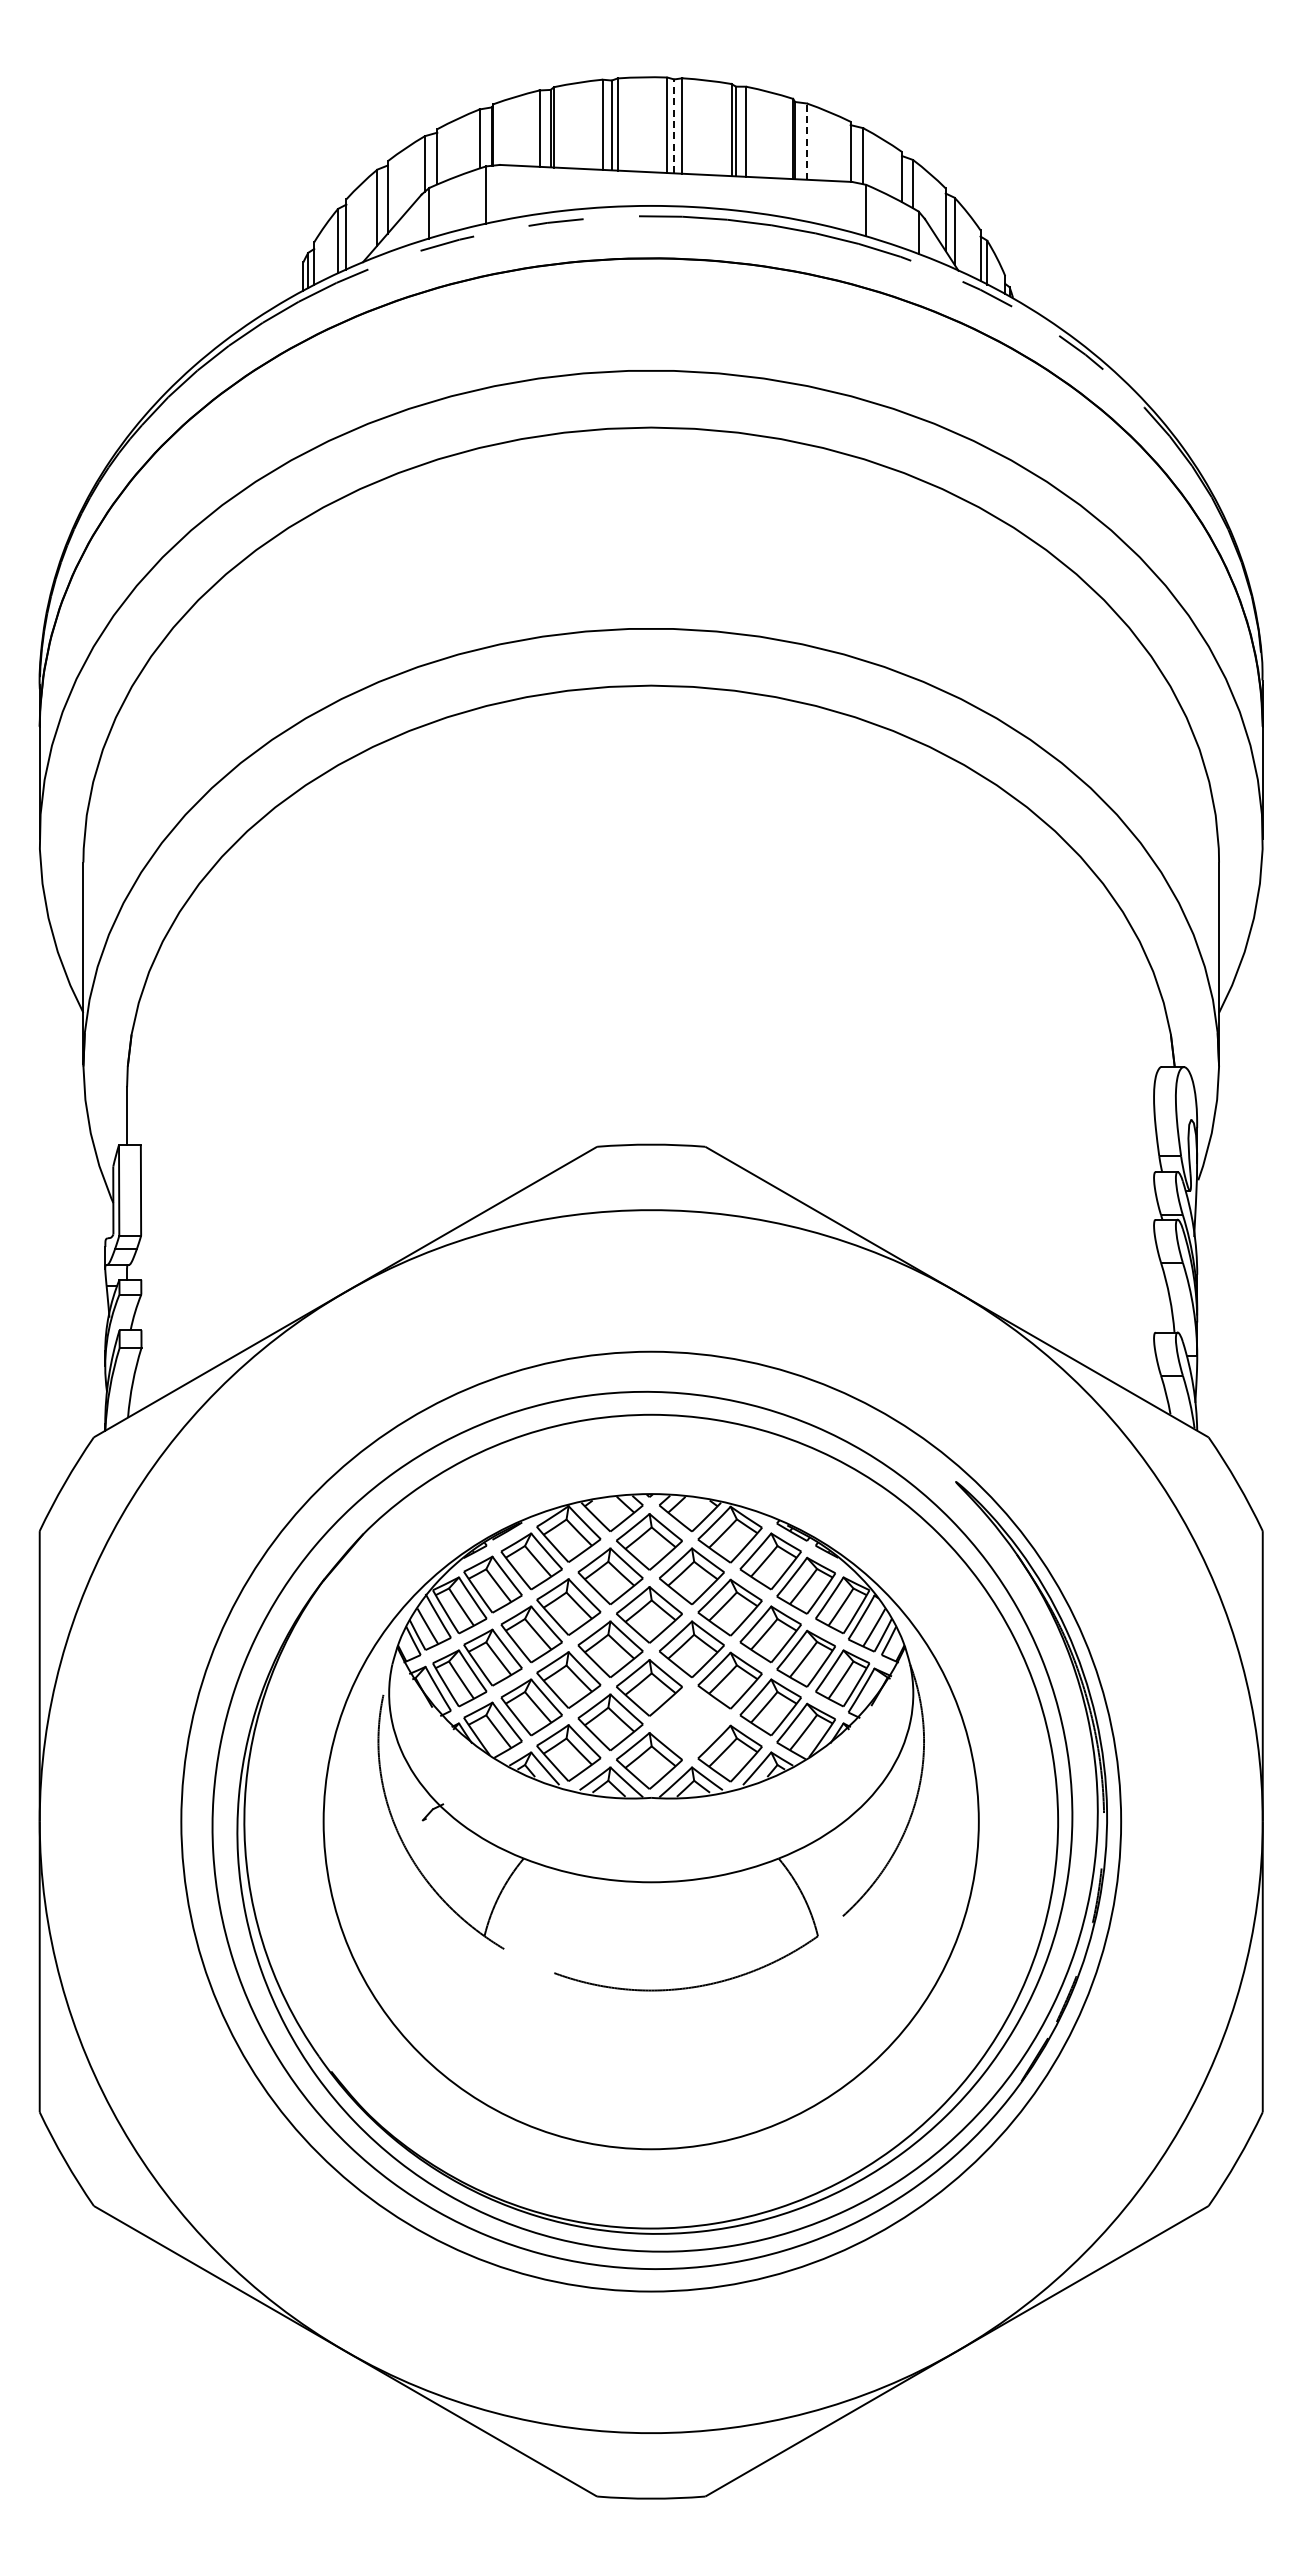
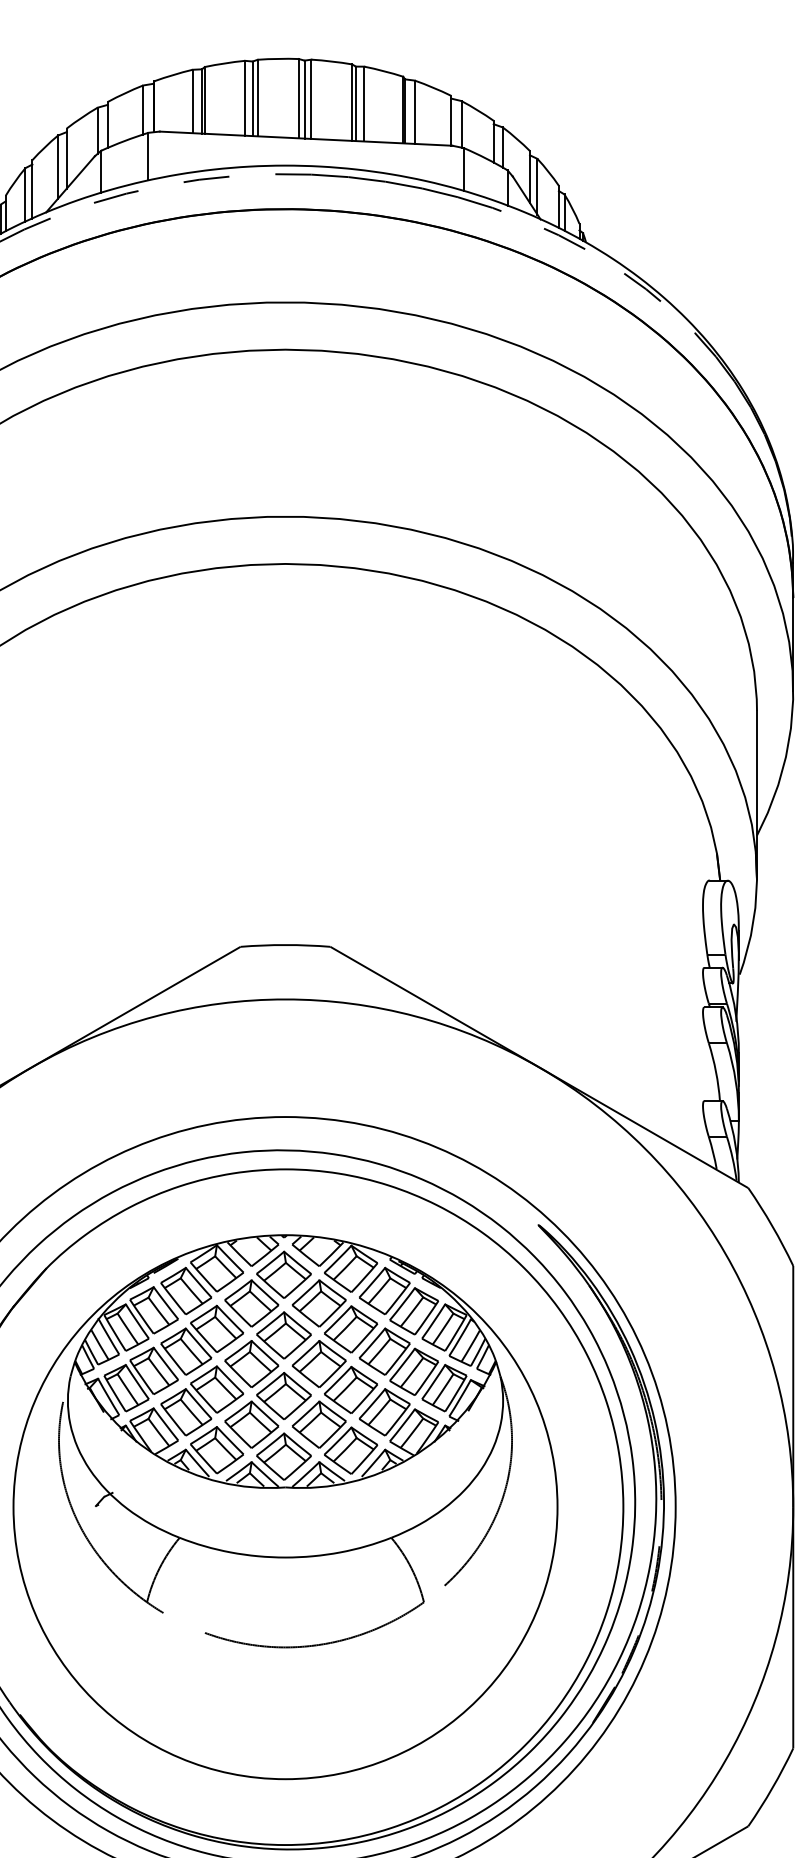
line: (674, 126) -> (304, 99), dashed -> solid
line: (807, 141) -> (415, 112), dashed -> solid
part: (691, 1722) -> (318, 1424), added

